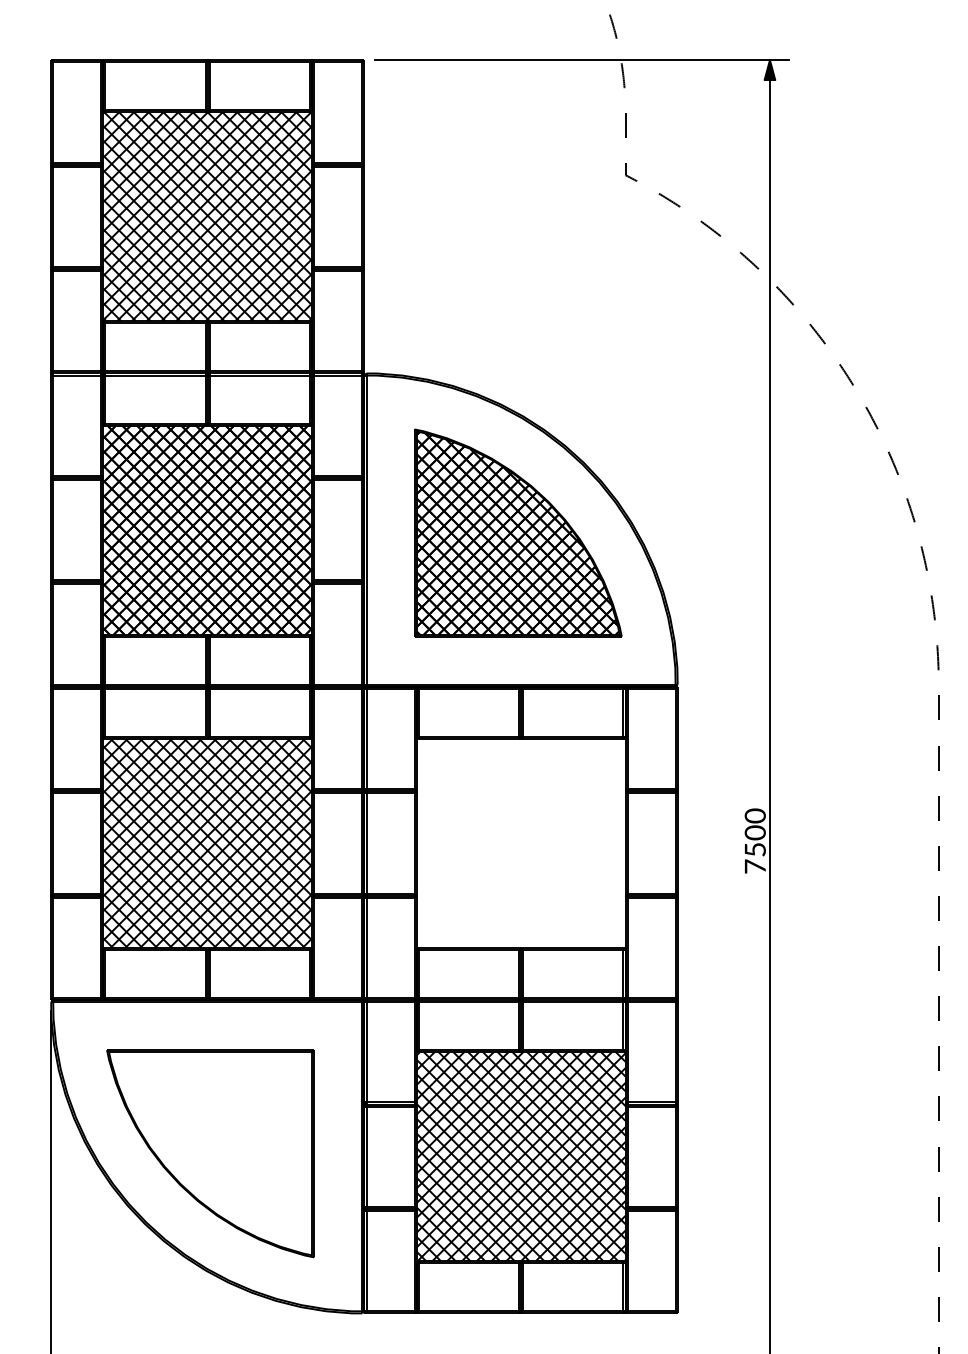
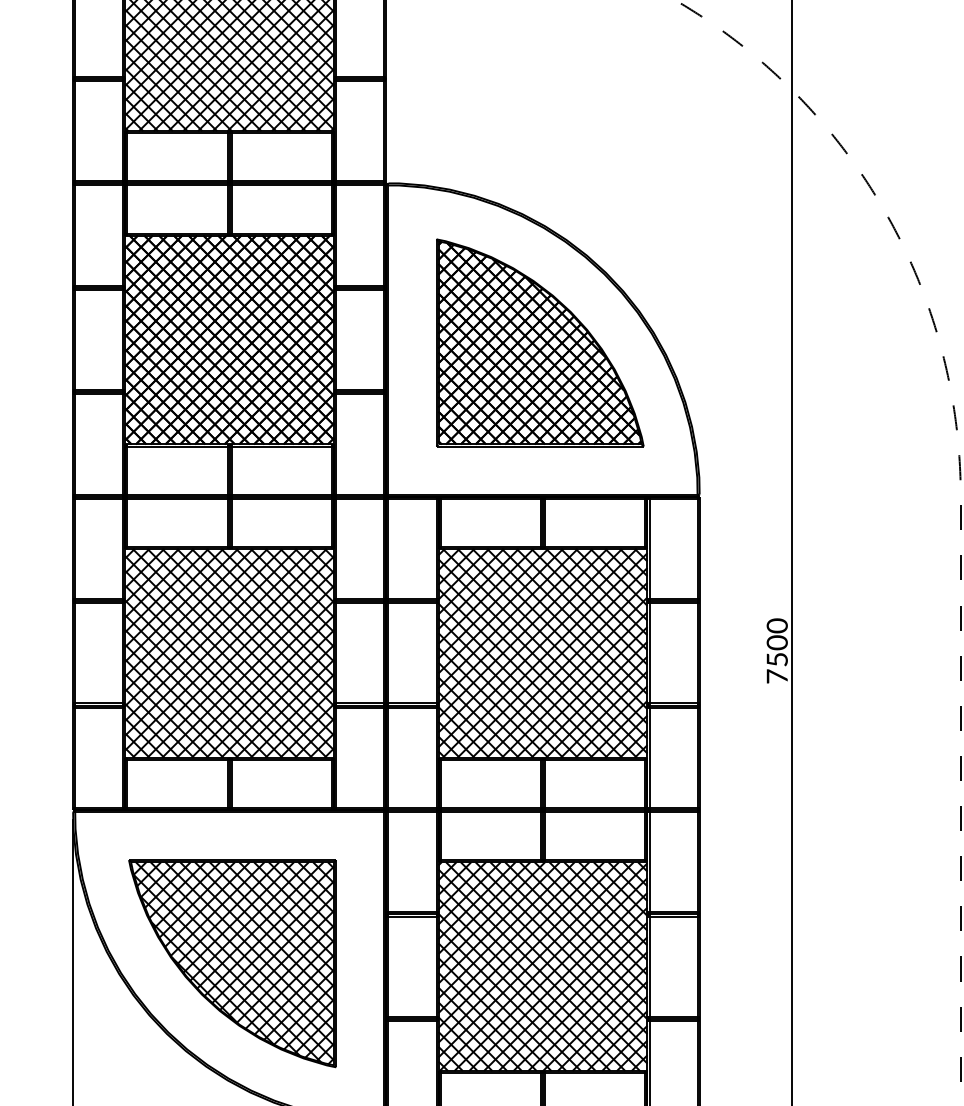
hatch: (520, 843) -> (542, 653), added
hatch: (210, 1153) -> (232, 963), added

